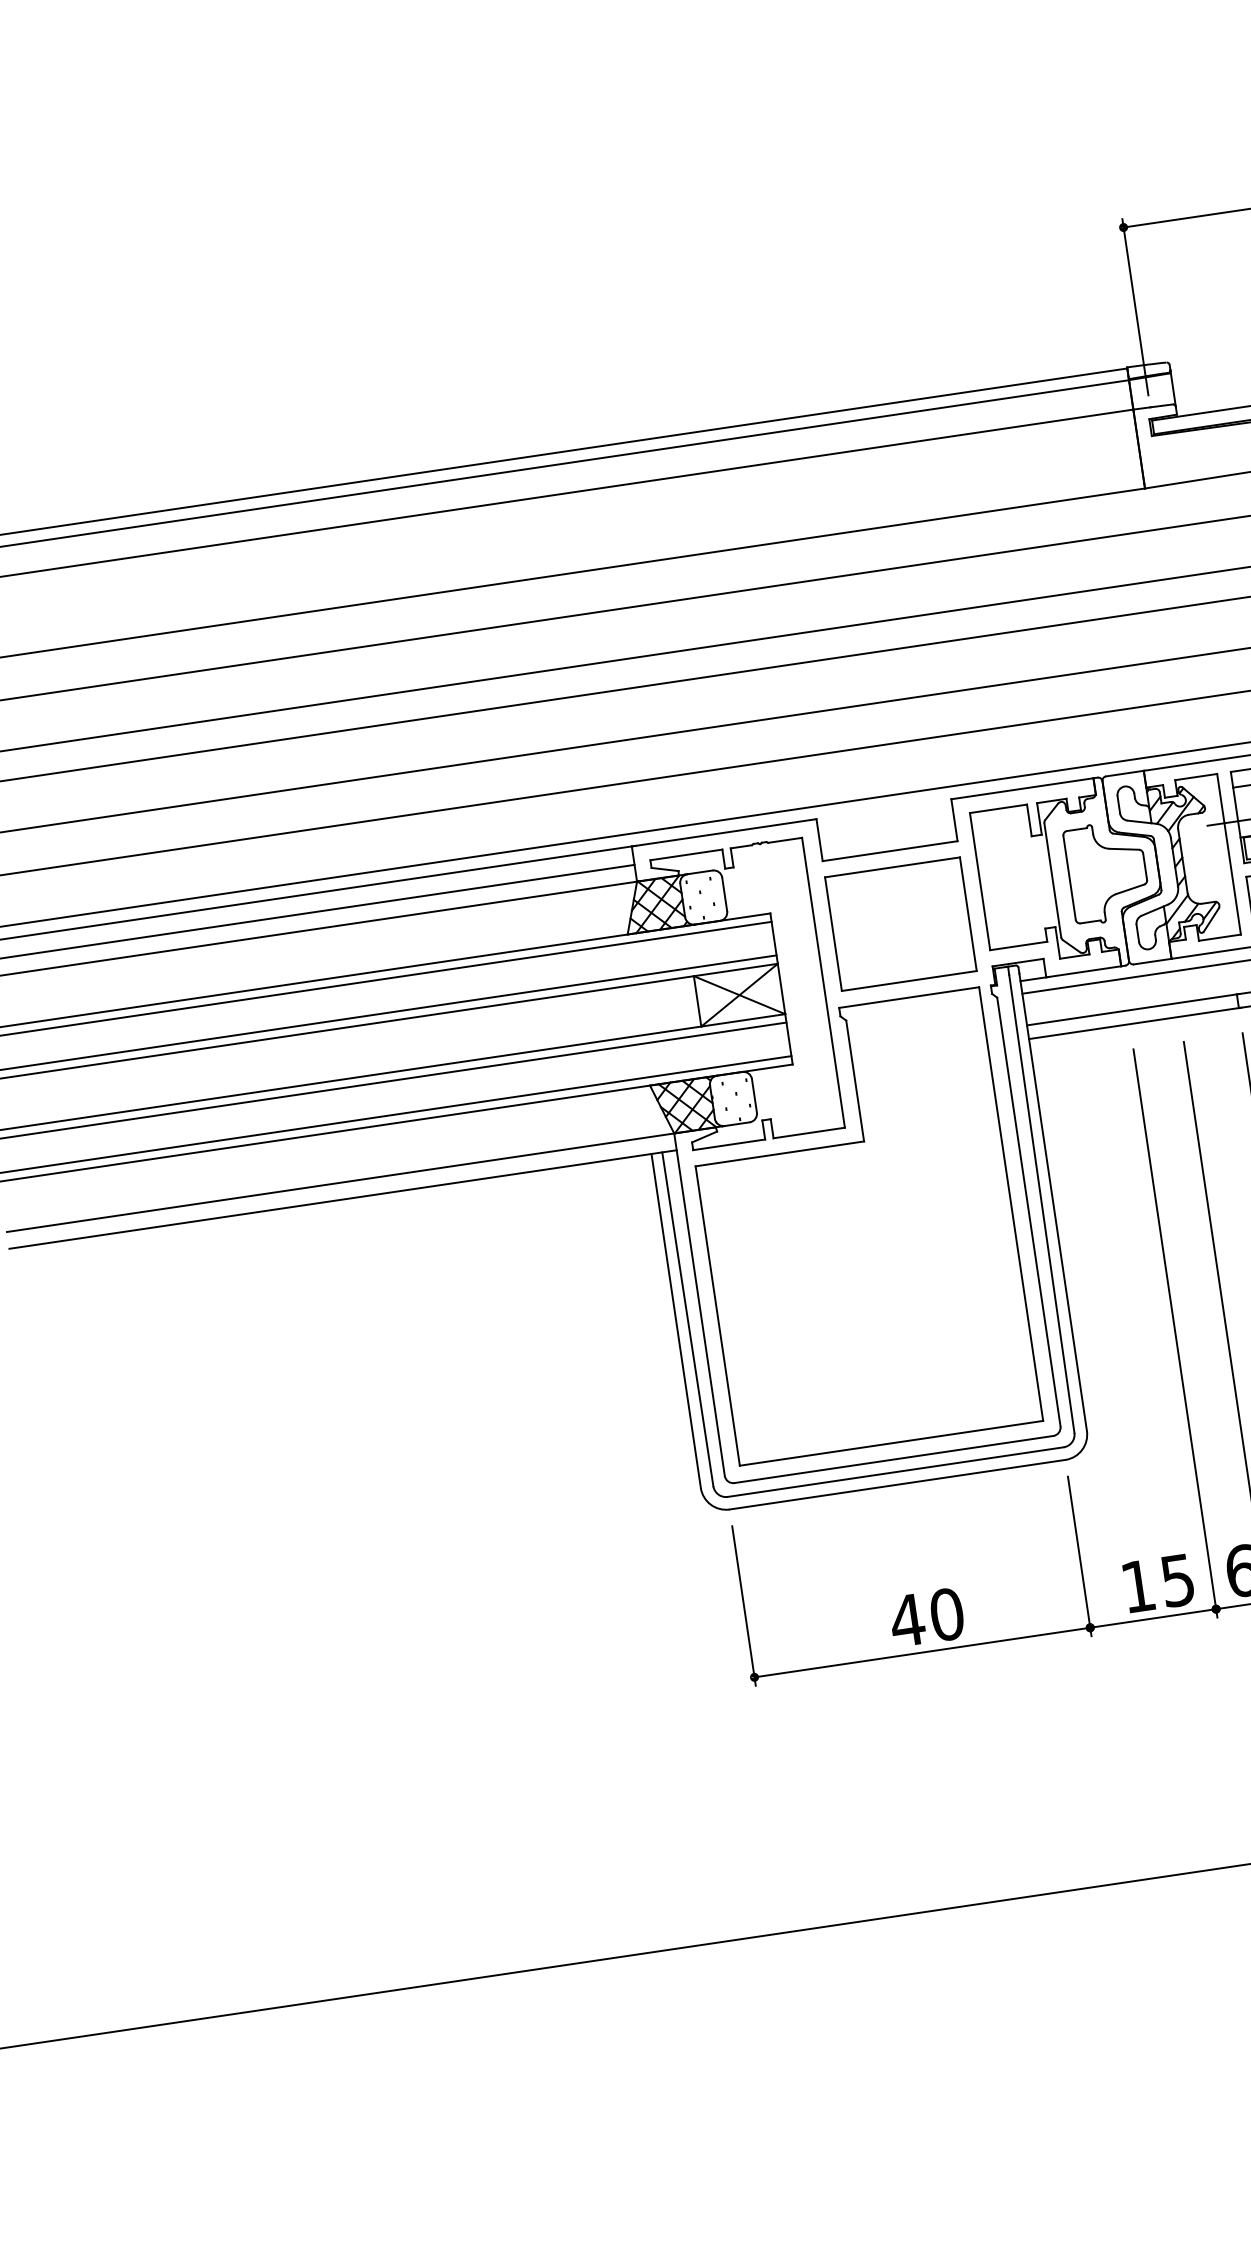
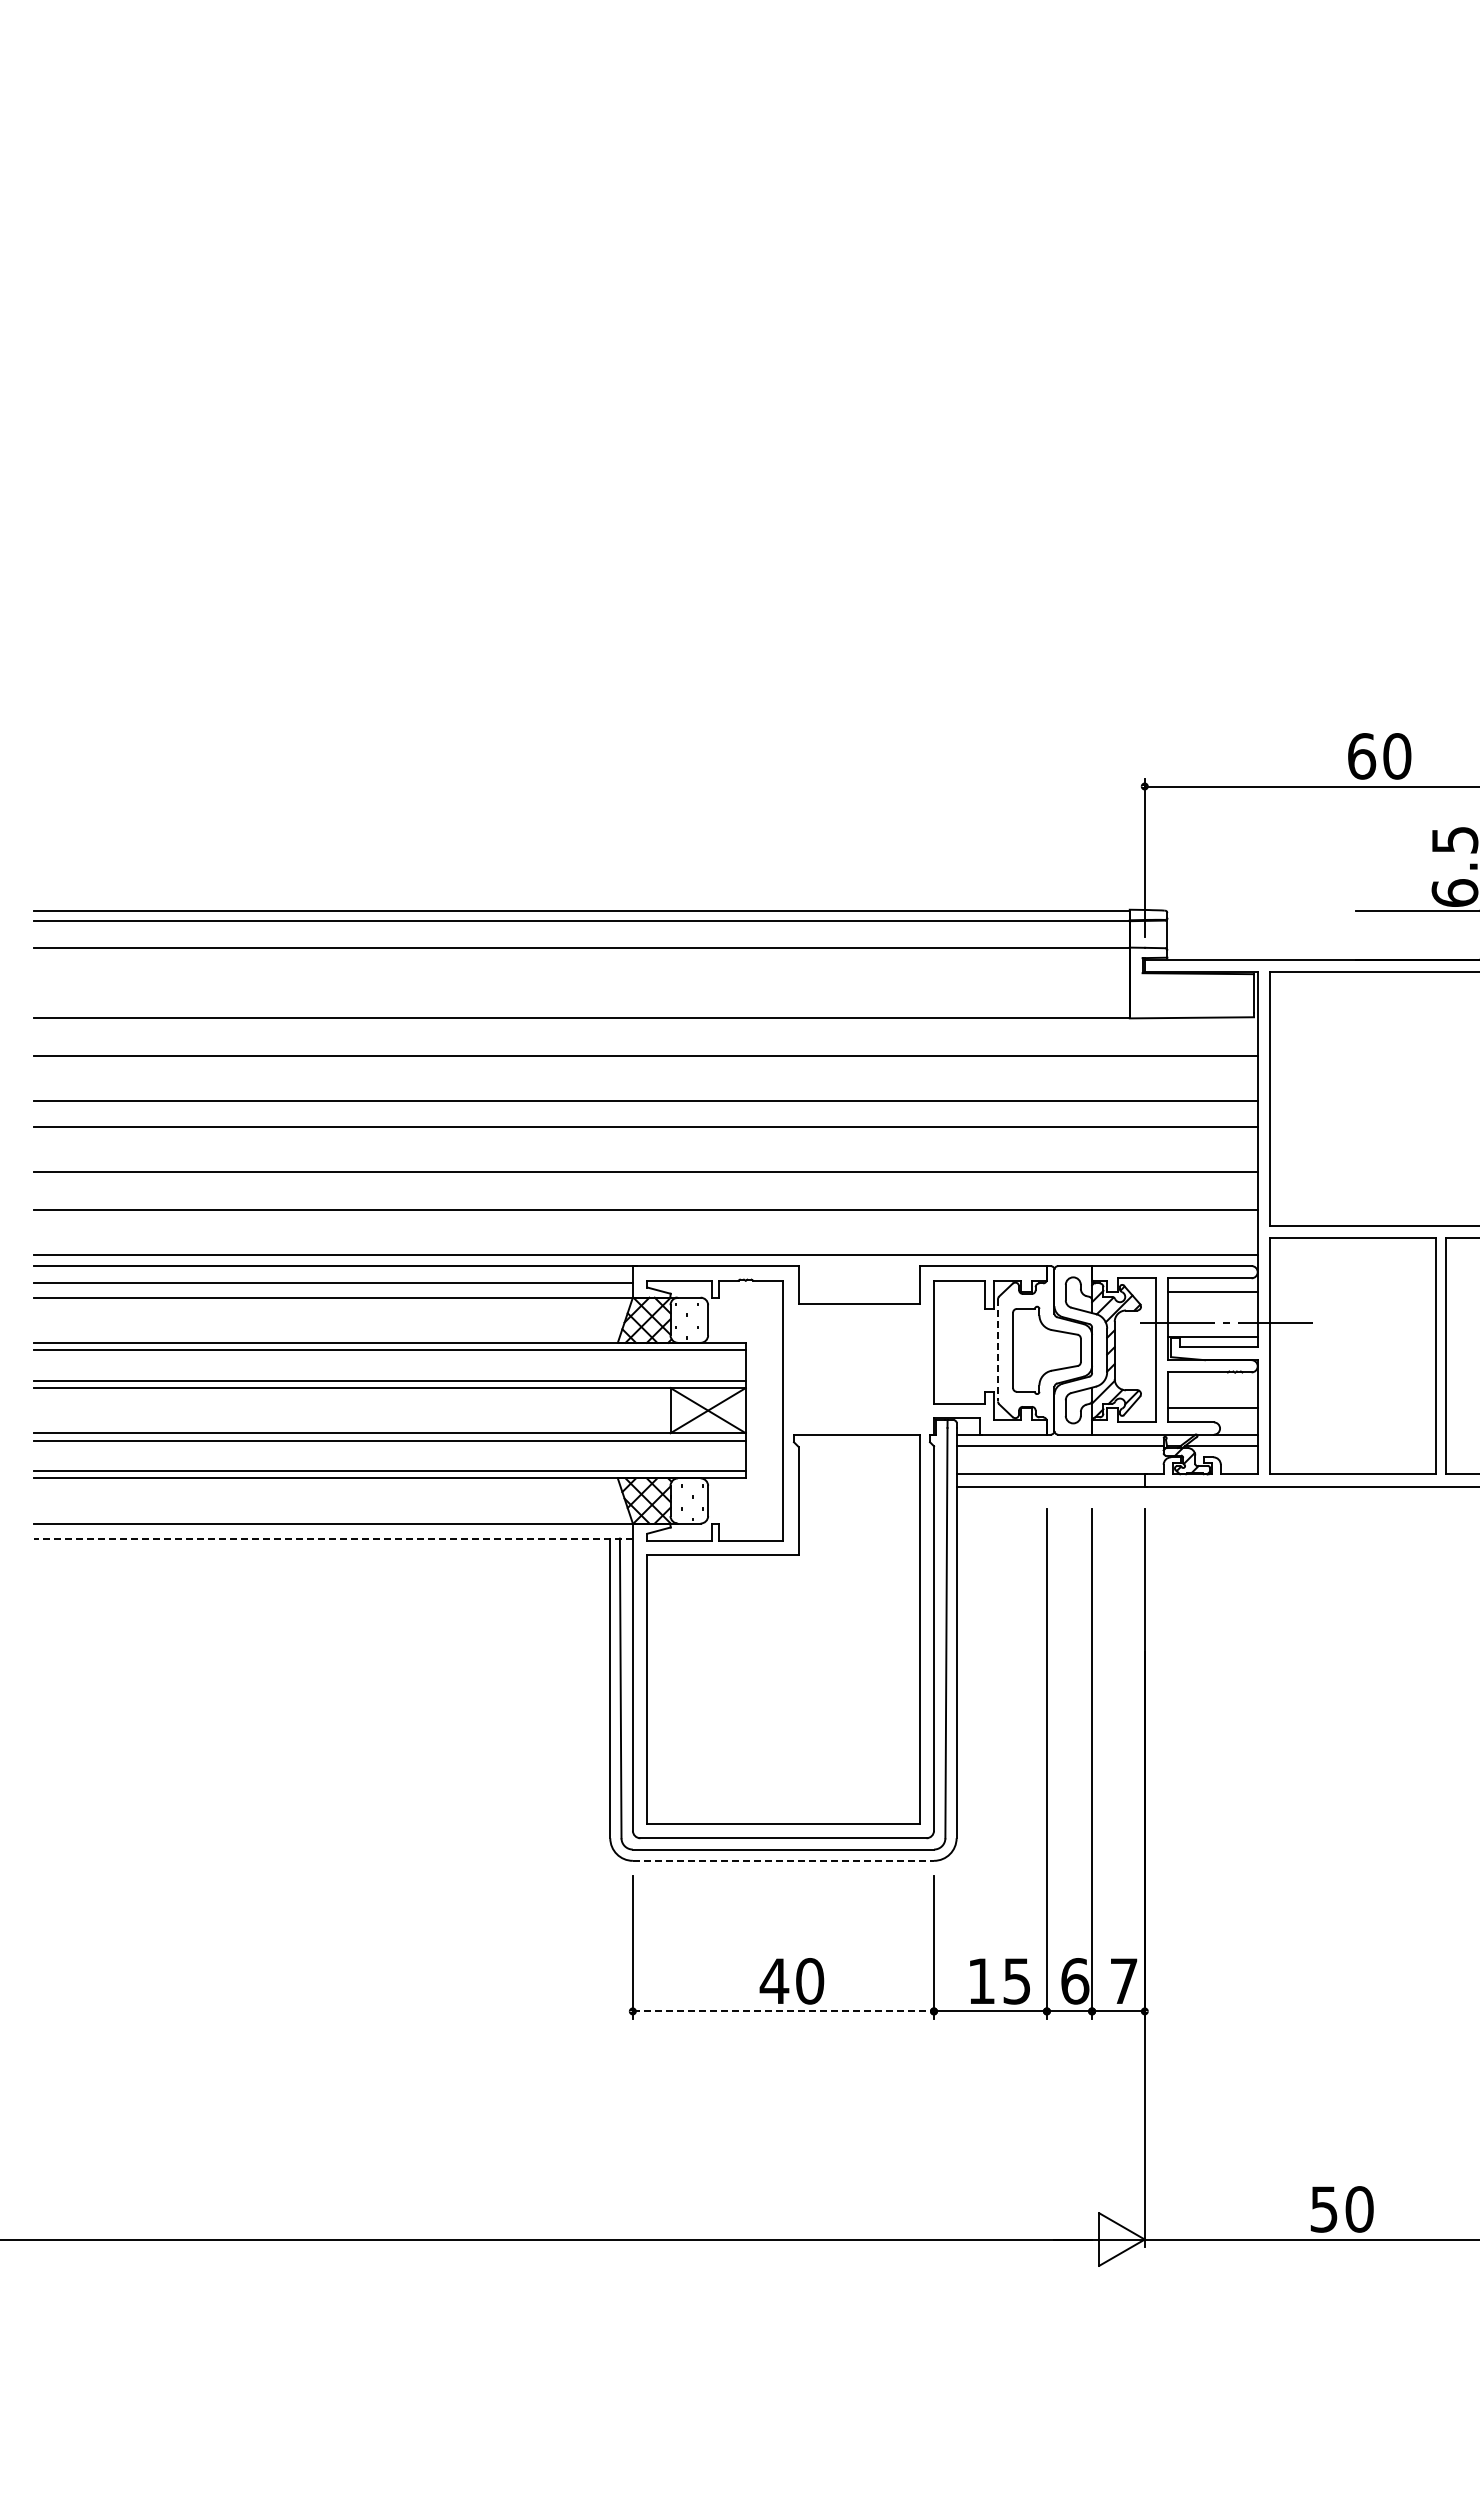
line: (1053, 880) -> (998, 1350), solid -> dashed
part: (901, 923) -> (859, 1368), removed
line: (342, 1199) -> (333, 1538), solid -> dashed
line: (897, 1484) -> (783, 1860), solid -> dashed
line: (922, 1652) -> (783, 2011), solid -> dashed

